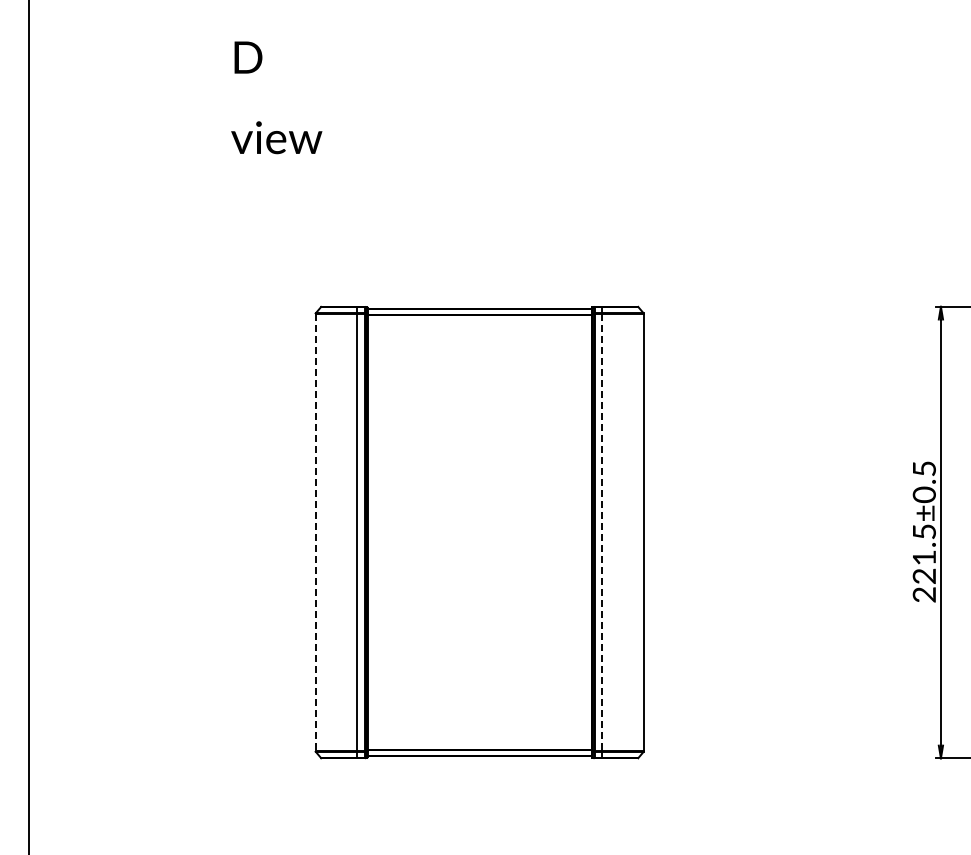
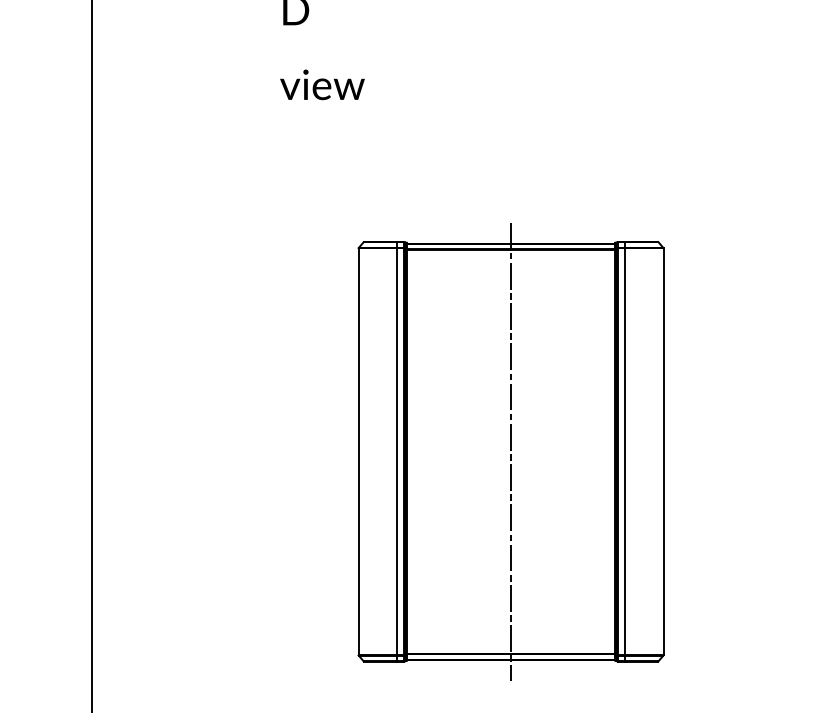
line: (315, 532) -> (358, 451), dashed -> solid
line: (479, 532) -> (510, 451), added
line: (602, 532) -> (625, 451), dashed -> solid

